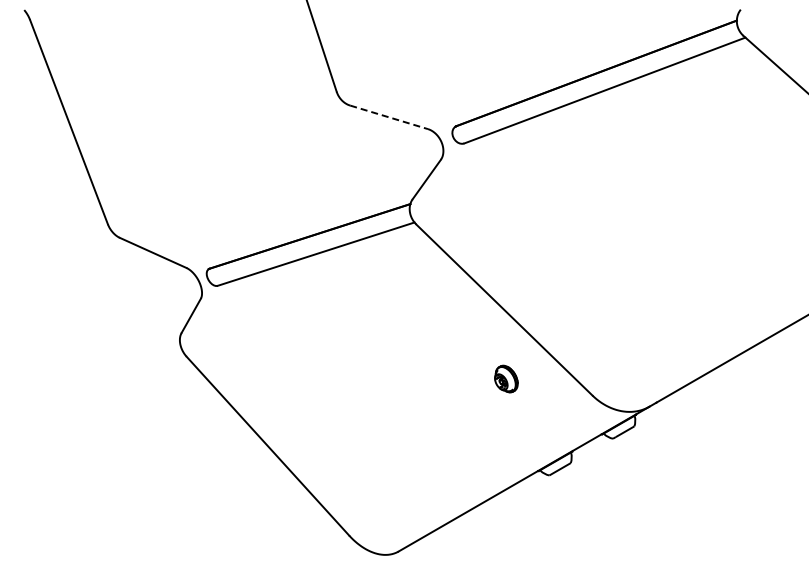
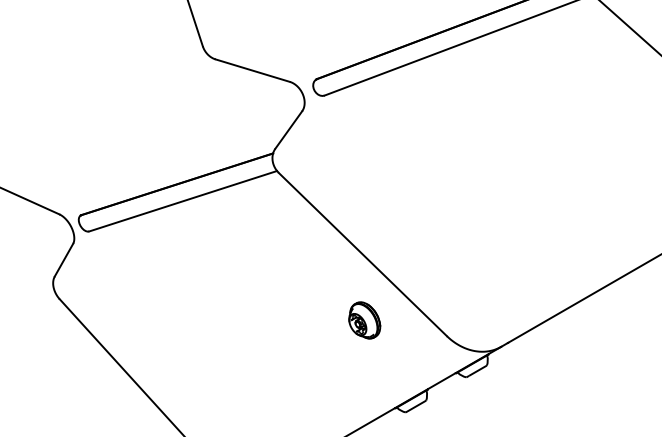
line: (389, 117) -> (253, 70), dashed -> solid
part: (506, 378) -> (364, 319), size x1.43

